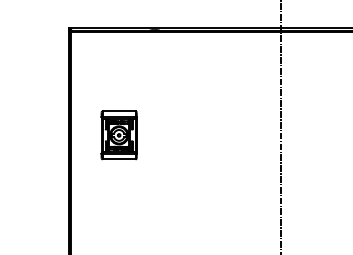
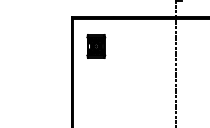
part: (119, 135) -> (96, 46), moved

